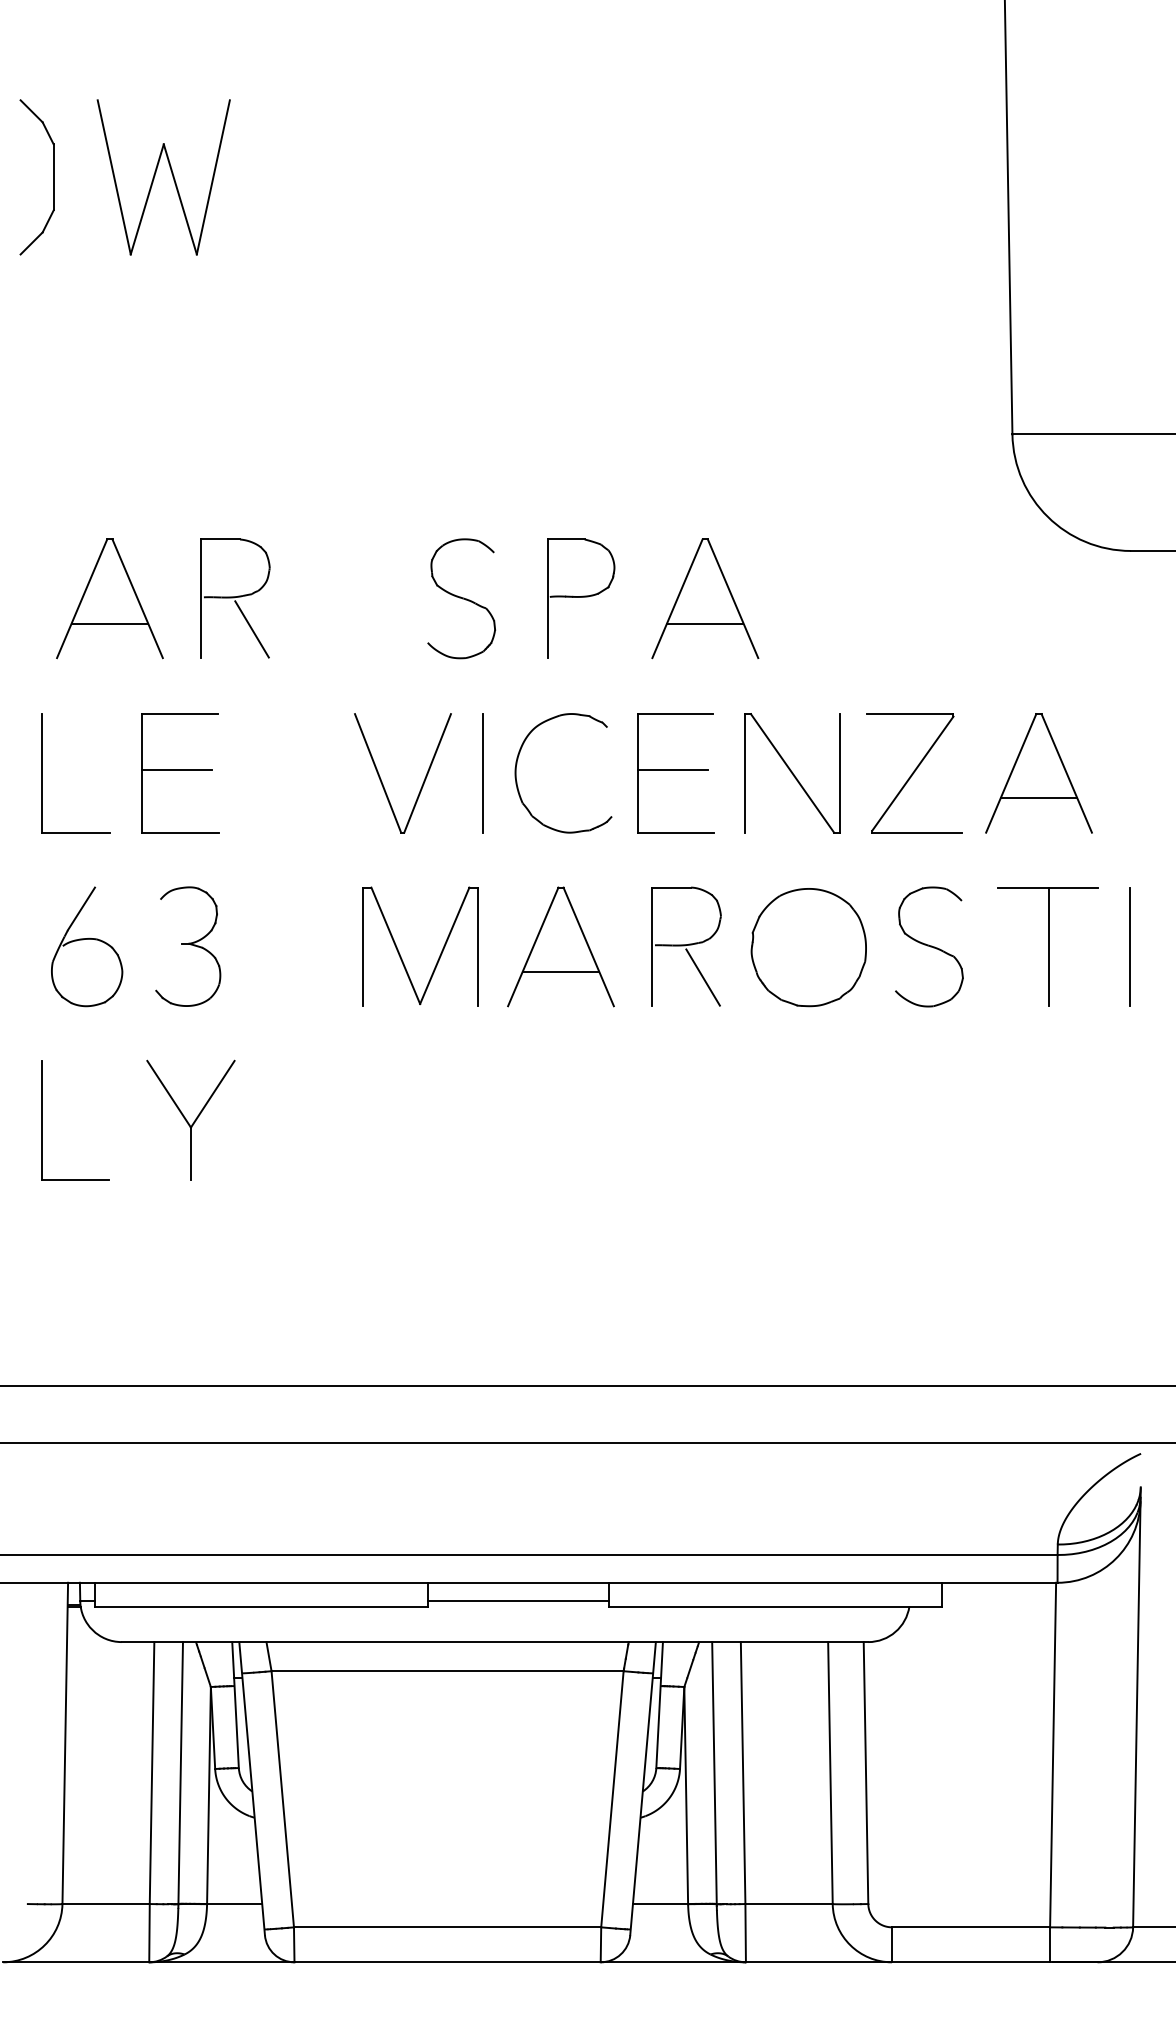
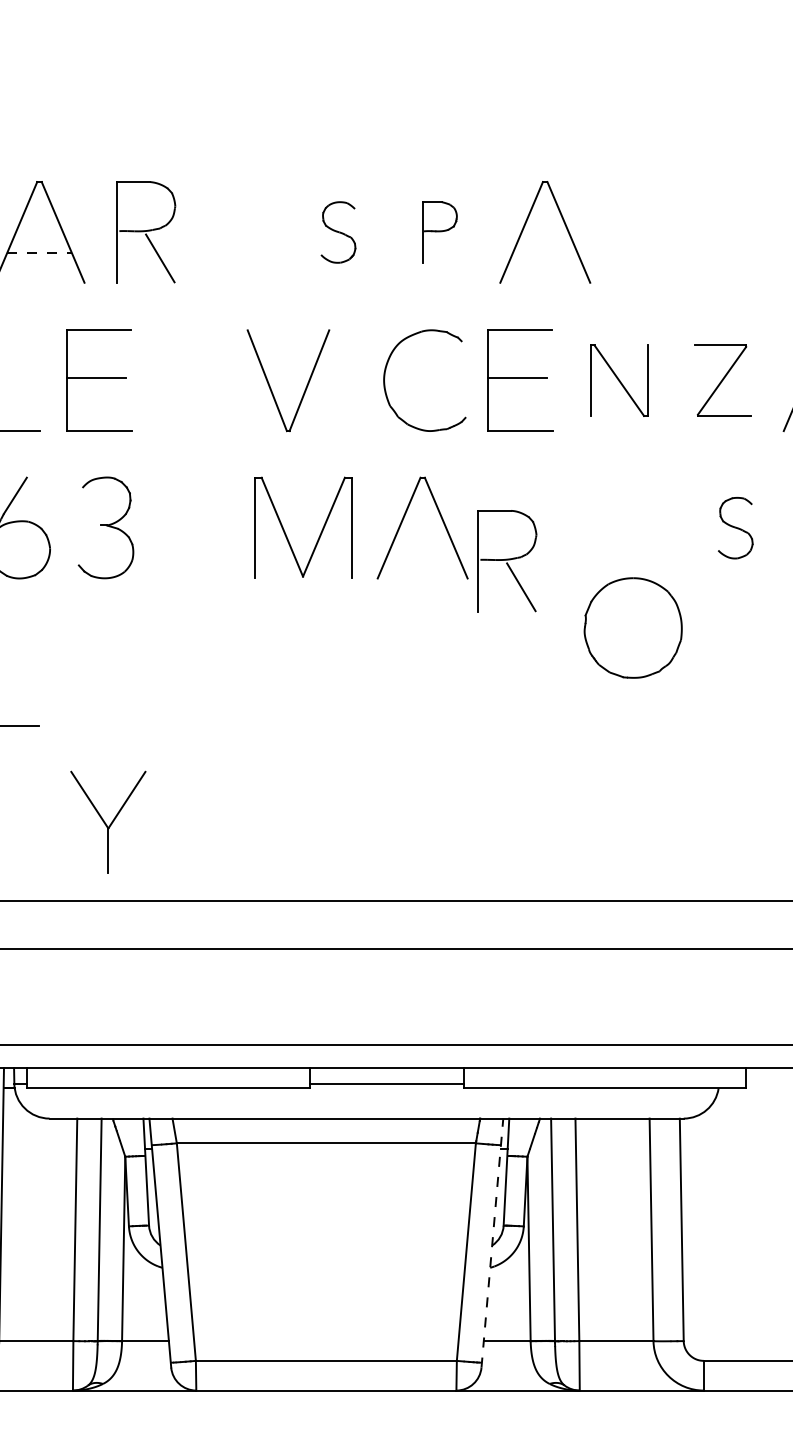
part: (461, 598) -> (338, 232), size x0.6
part: (581, 598) -> (440, 232), size x0.6
line: (110, 623) -> (40, 253), solid -> dashed
line: (705, 623) -> (545, 253), removed
line: (483, 773) -> (356, 380), removed
part: (792, 773) -> (619, 380), size x0.7
part: (914, 773) -> (722, 380), size x0.7
part: (686, 946) -> (507, 560), moved
part: (929, 946) -> (735, 527), size x0.6
part: (808, 947) -> (632, 627), moved
line: (560, 971) -> (422, 548), removed
part: (190, 1119) -> (107, 821), moved
line: (643, 1788) -> (492, 1242), solid -> dashed

